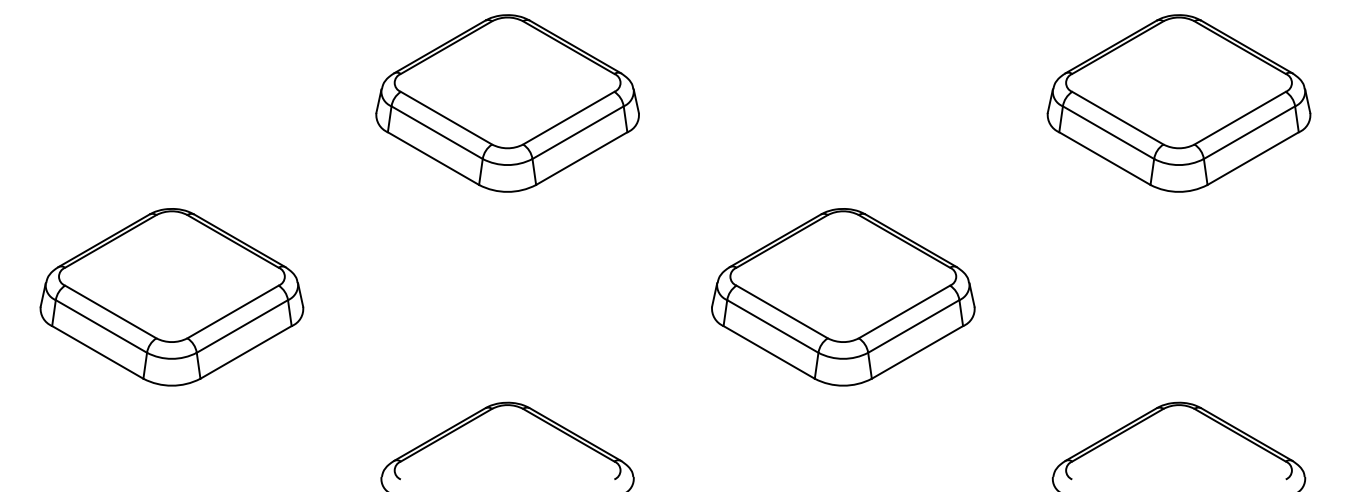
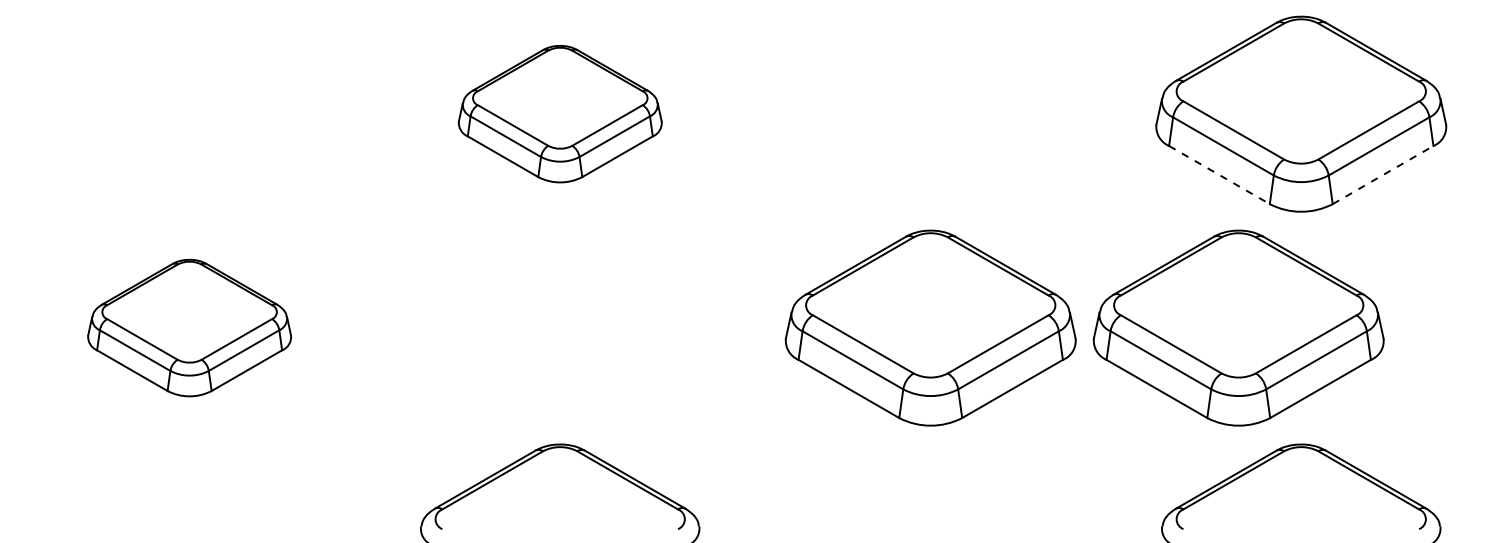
part: (507, 102) -> (560, 113), size x0.7
line: (1253, 158) -> (1383, 174), solid -> dashed
line: (1104, 159) -> (1219, 175), solid -> dashed
part: (171, 296) -> (189, 327), size x0.7
part: (1122, 296) -> (1238, 327), added

